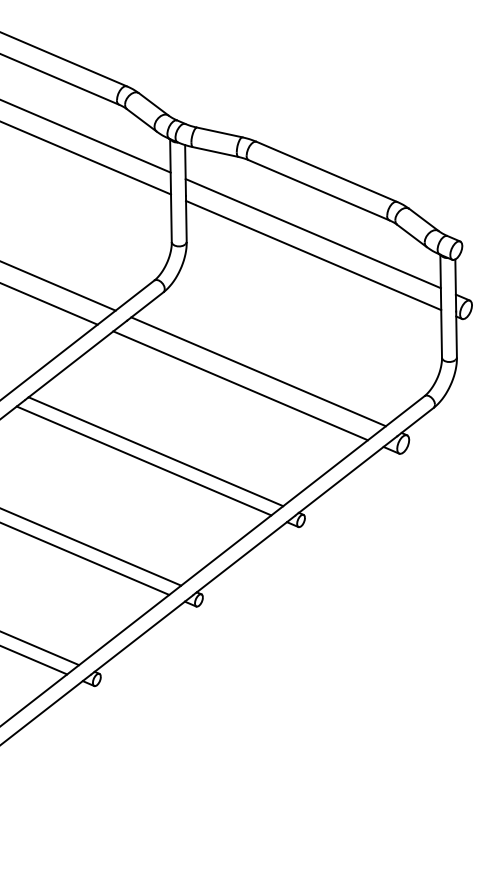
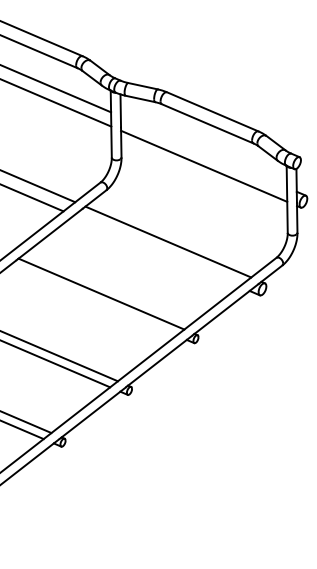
line: (312, 232) -> (203, 151), removed
line: (240, 384) -> (156, 250), removed
line: (143, 460) -> (93, 299), removed

